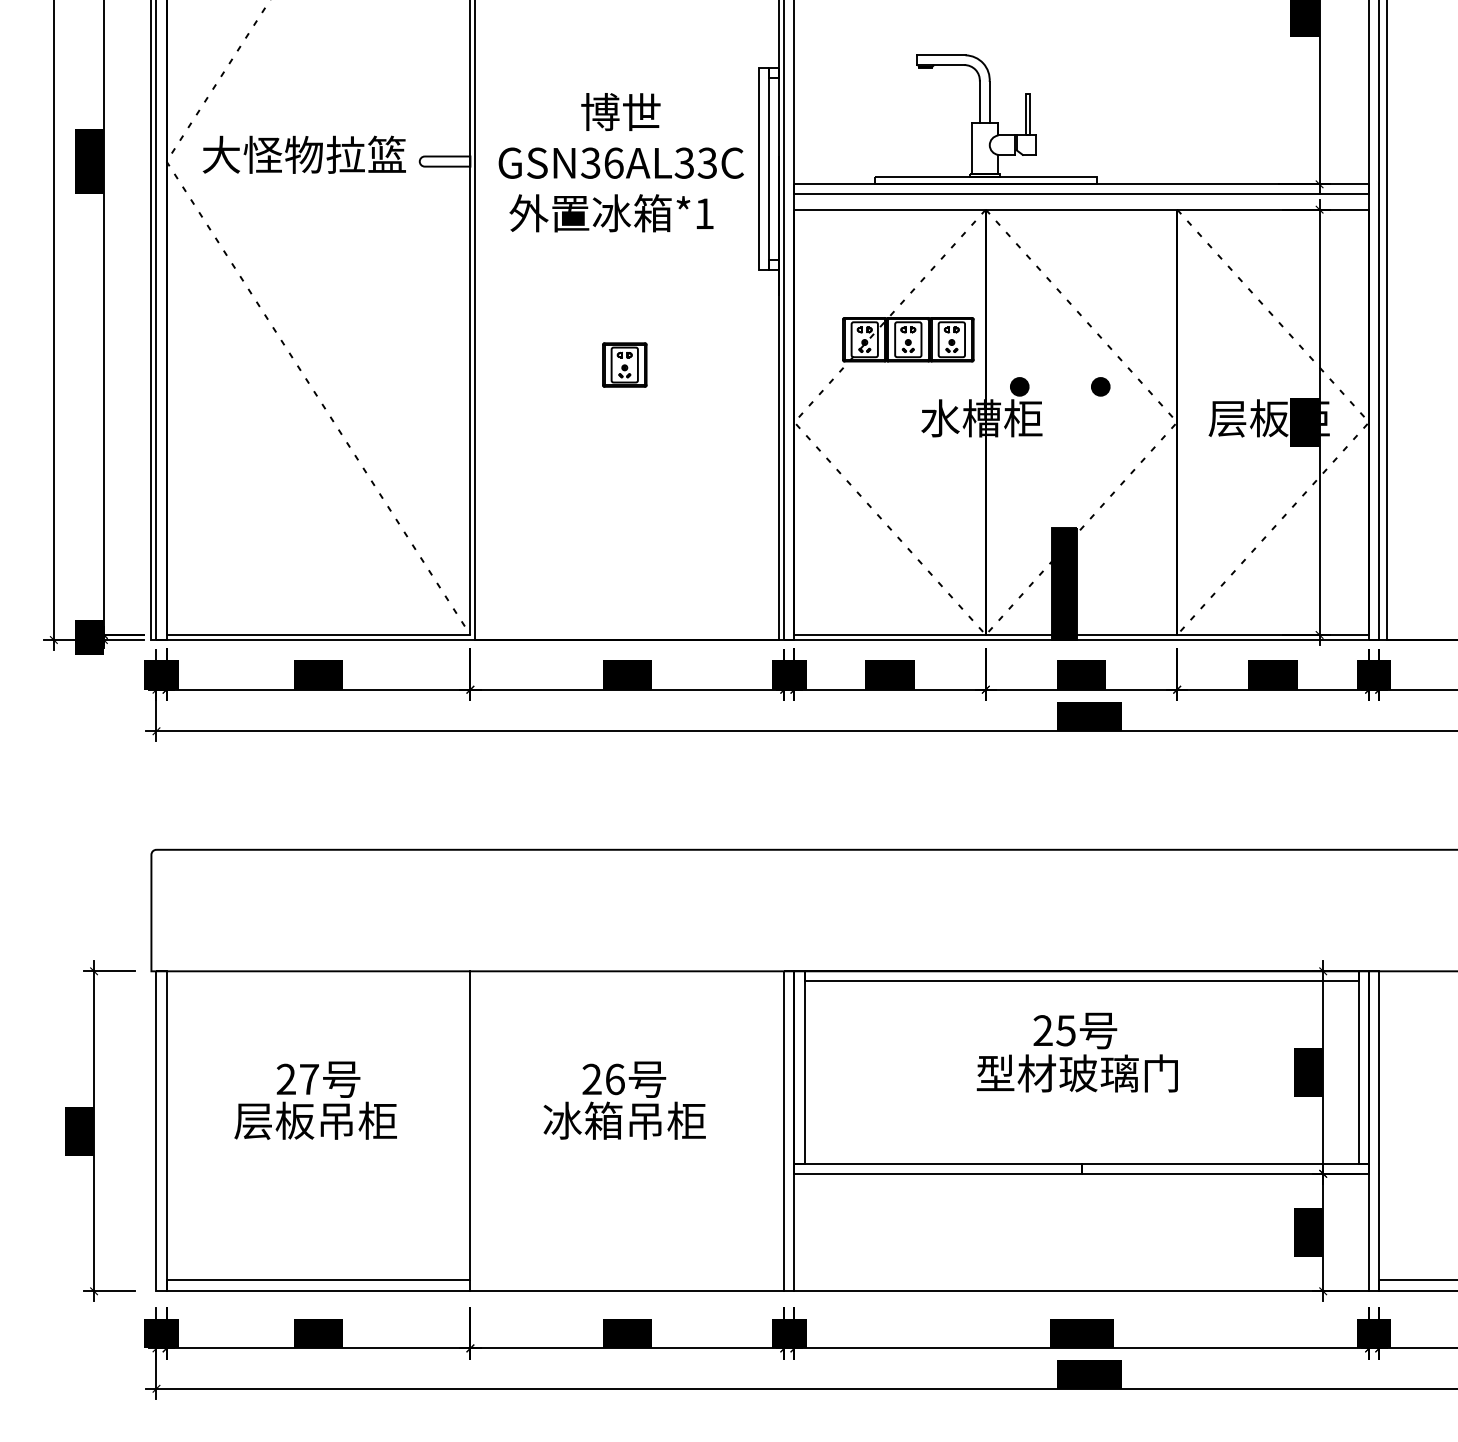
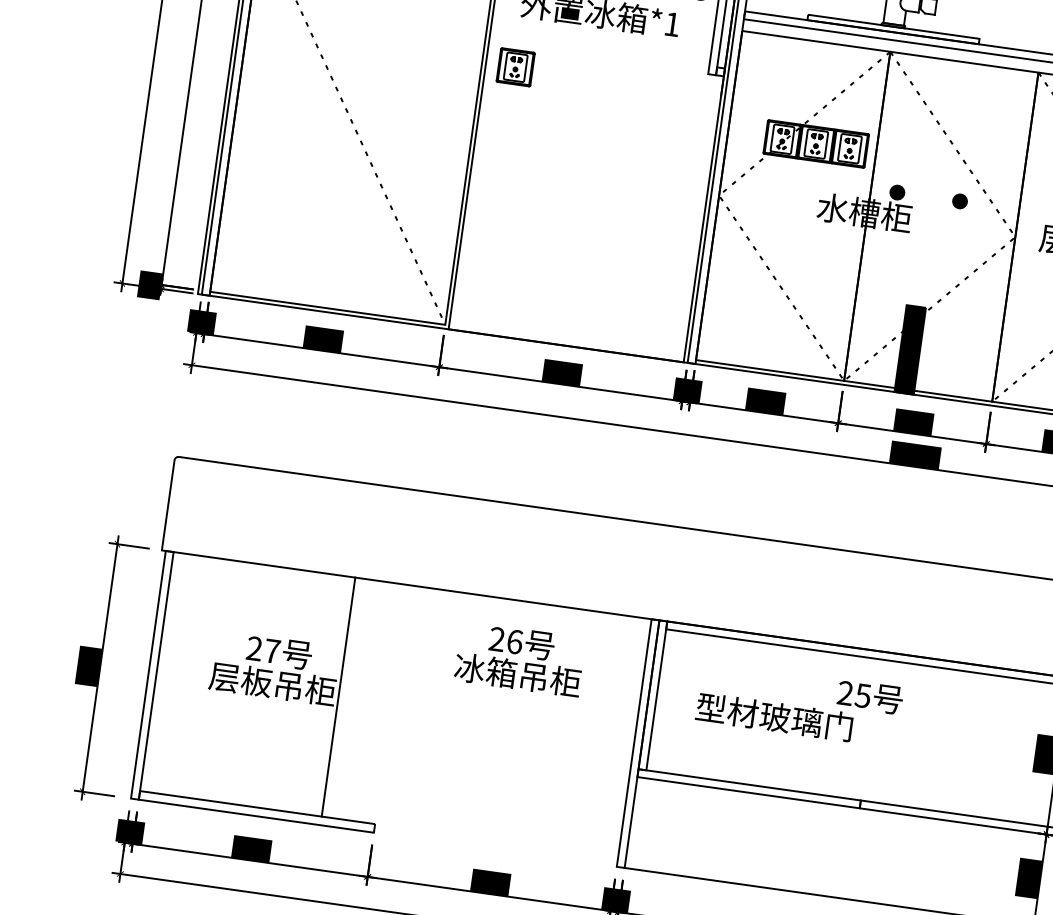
part: (624, 364) -> (515, 66), moved
text: (1076, 1073) -> (773, 717), moved
text: (624, 1100) -> (519, 659), moved
line: (470, 1125) -> (338, 696), moved
line: (627, 1291) -> (495, 849), removed

